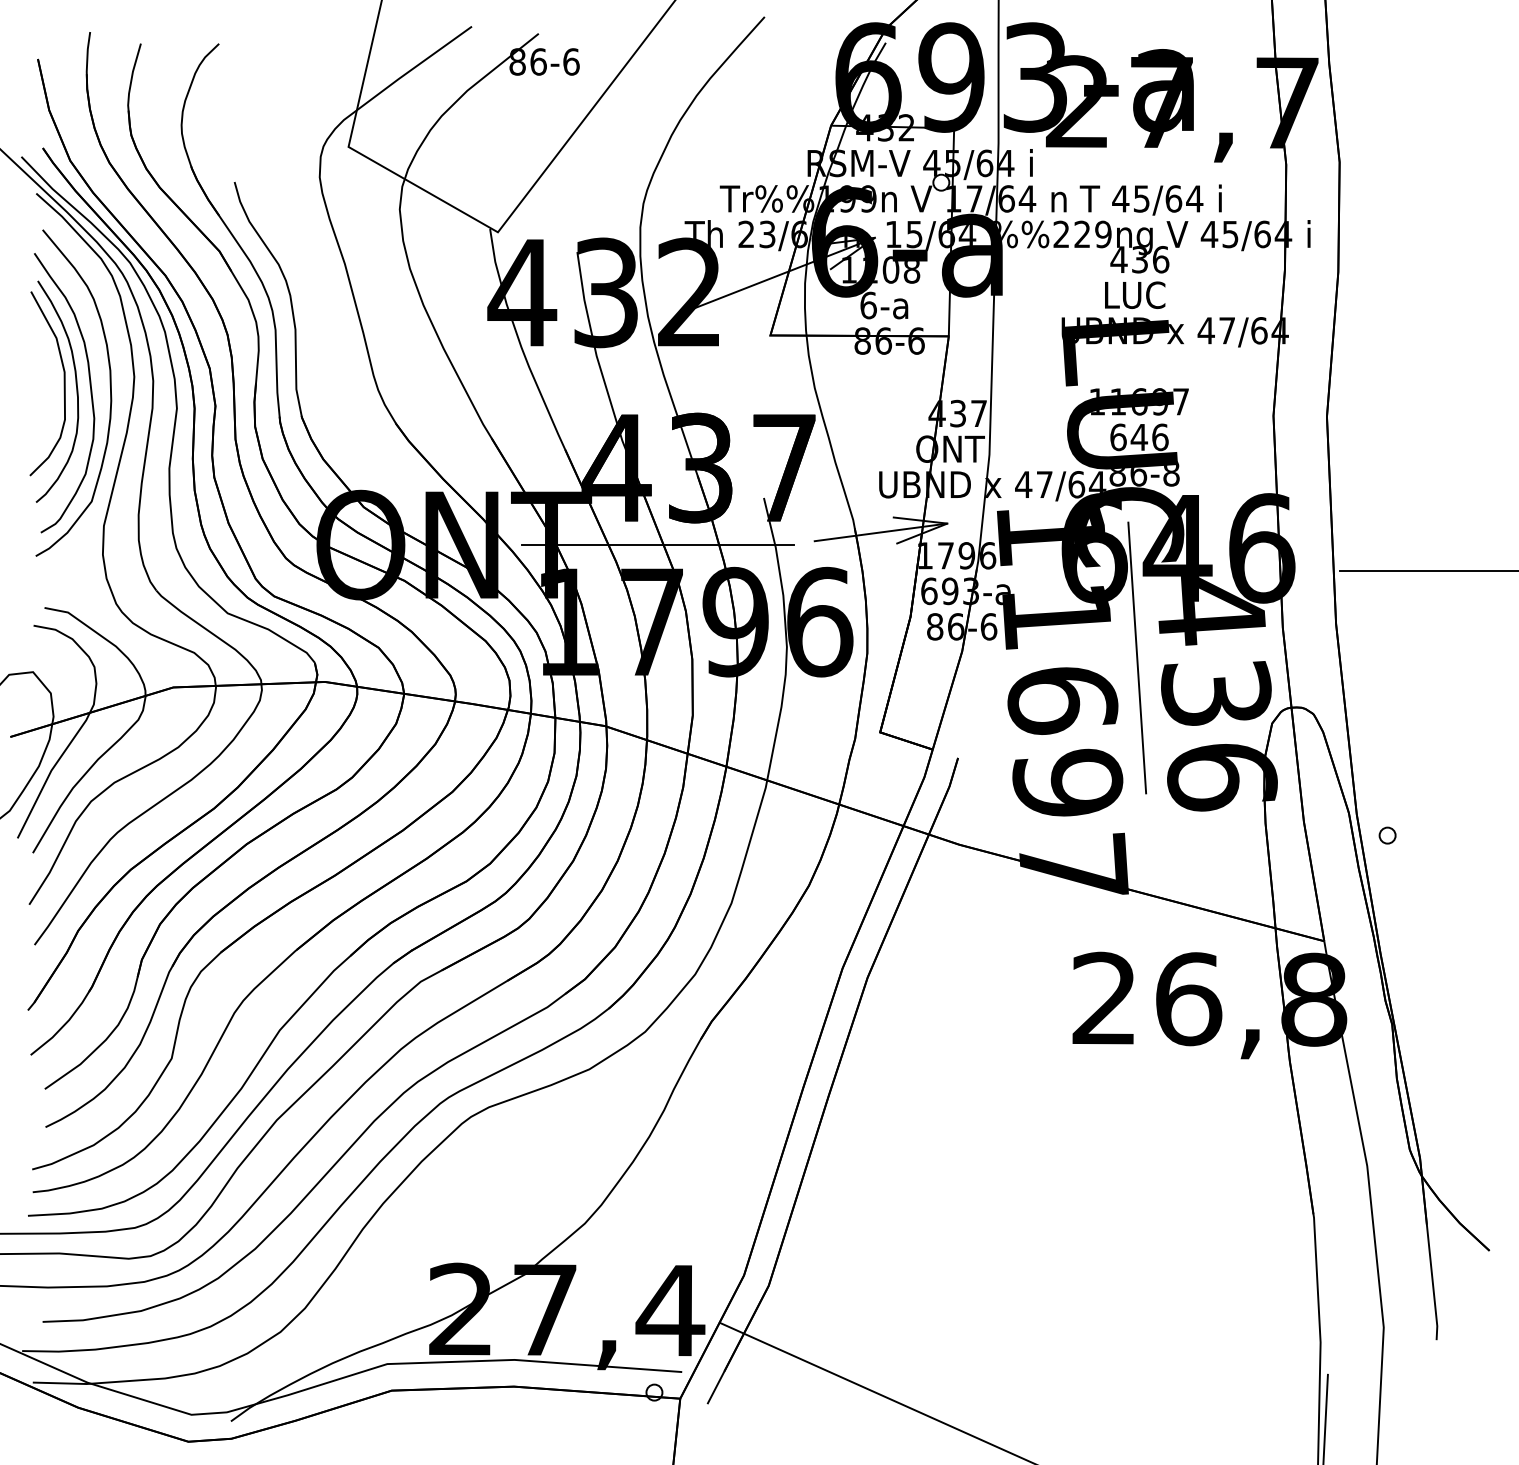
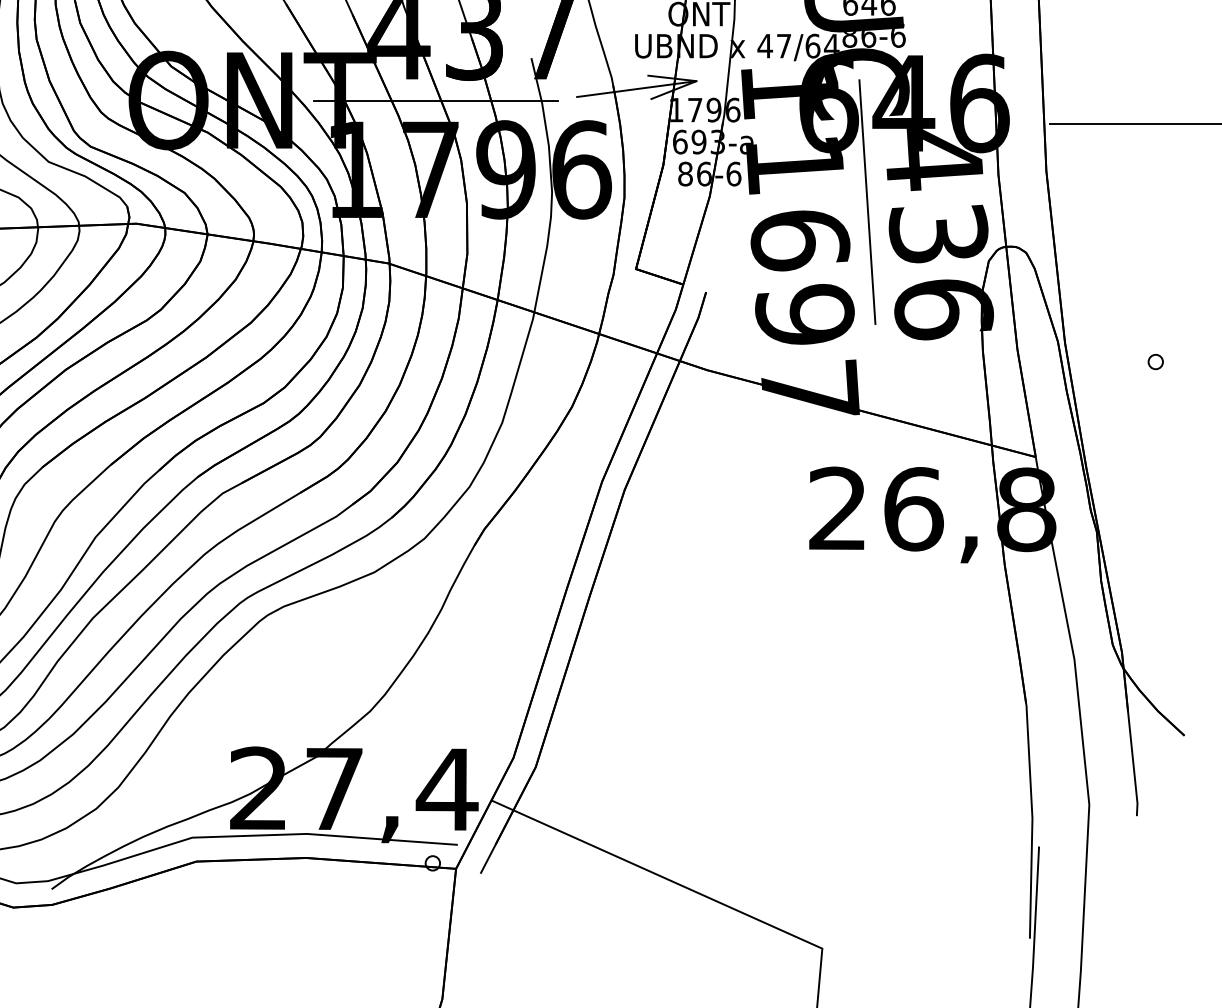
text: (1171, 473) -> (898, 36), 86-8 -> 86-6
part: (1387, 835) -> (1155, 361), moved

